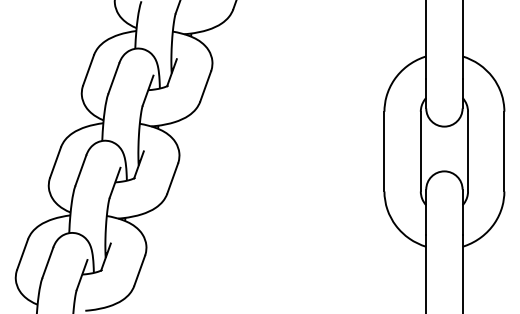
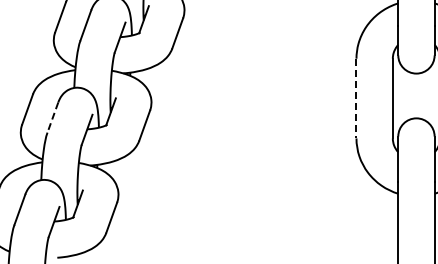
line: (384, 151) -> (356, 98), solid -> dashed
line: (80, 170) -> (52, 117), solid -> dashed

